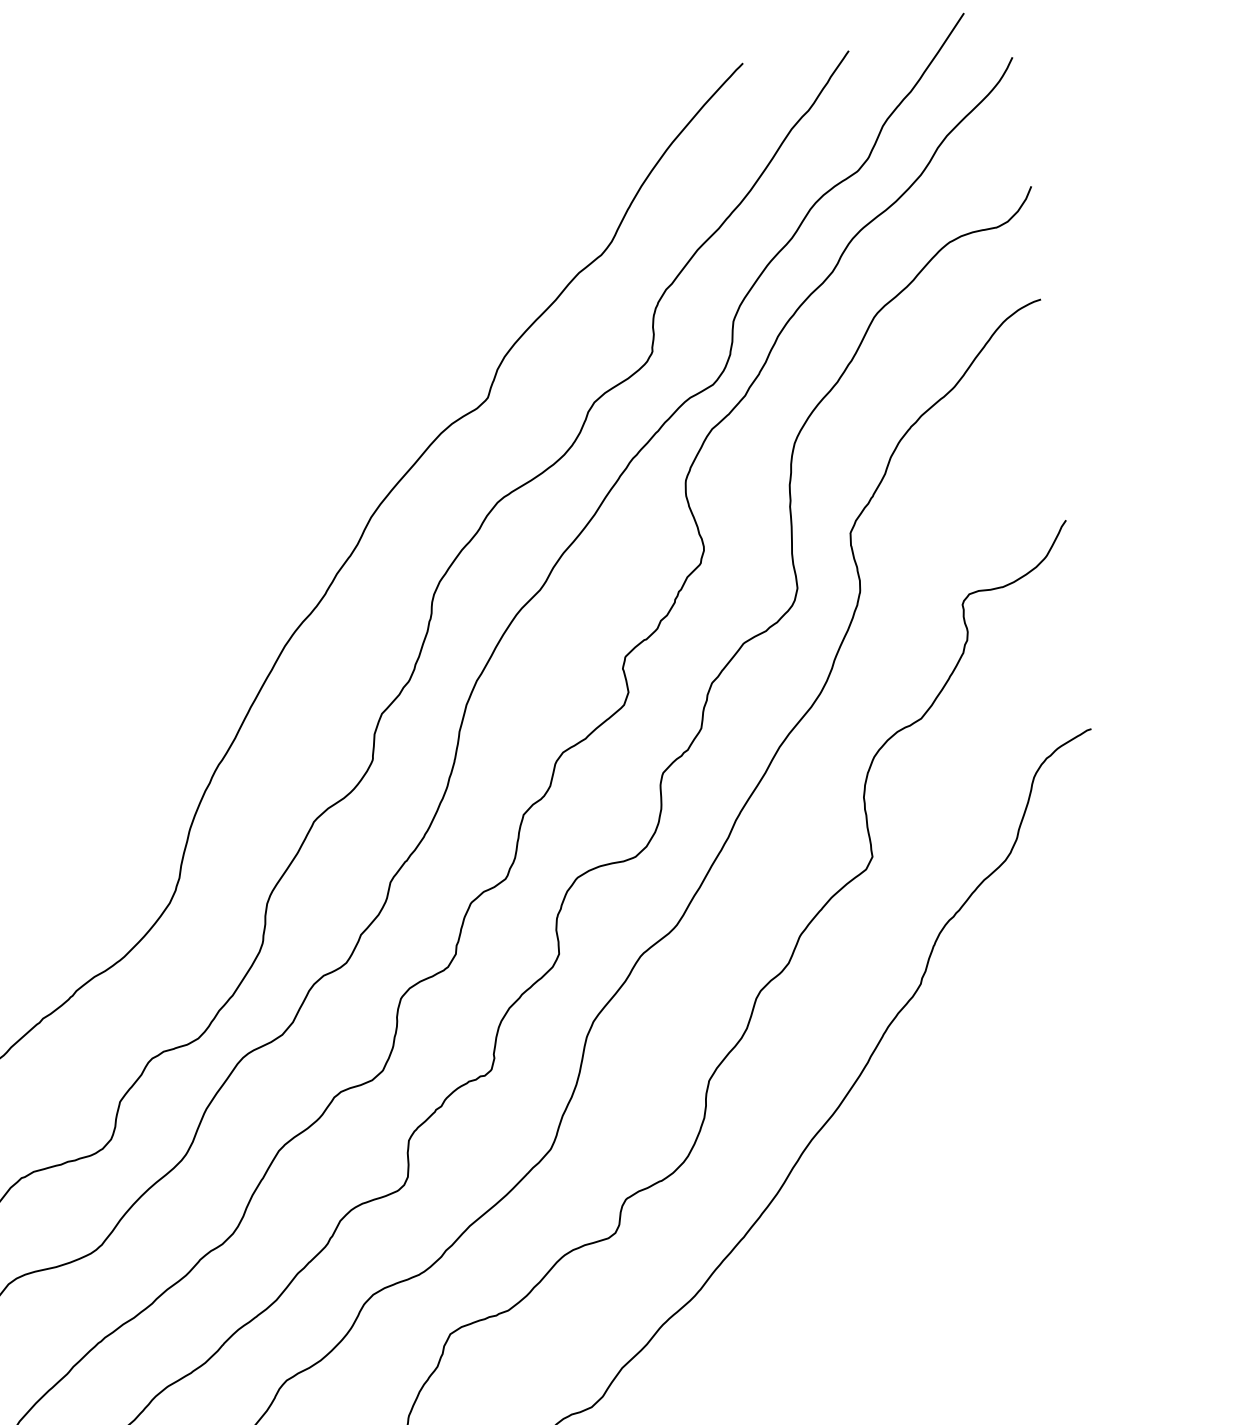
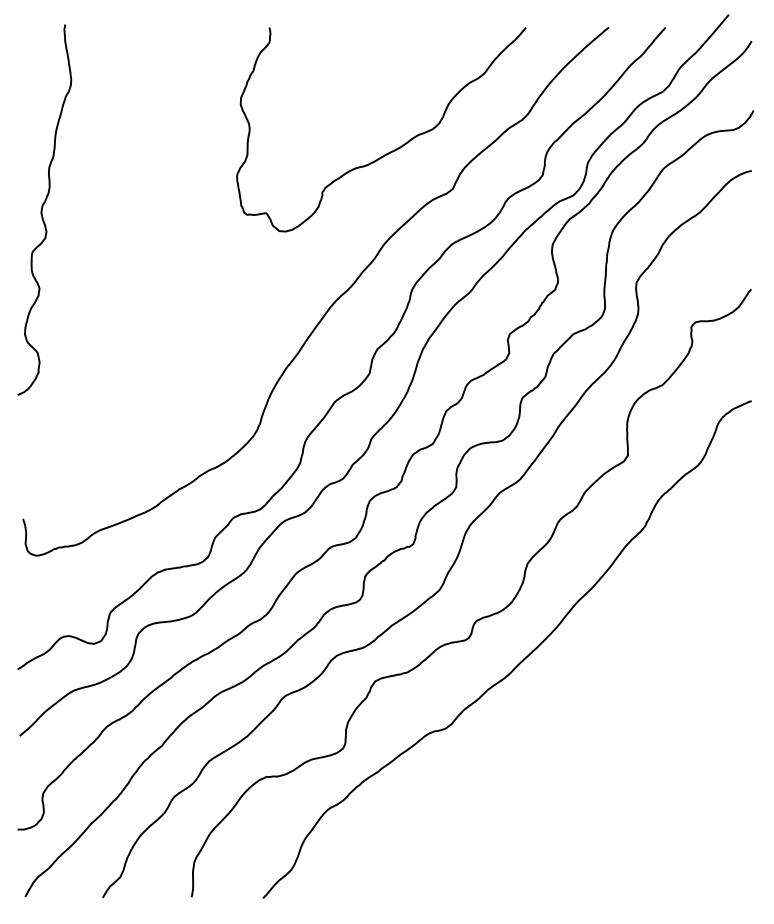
curve: (366, 340) -> (392, 150), added

